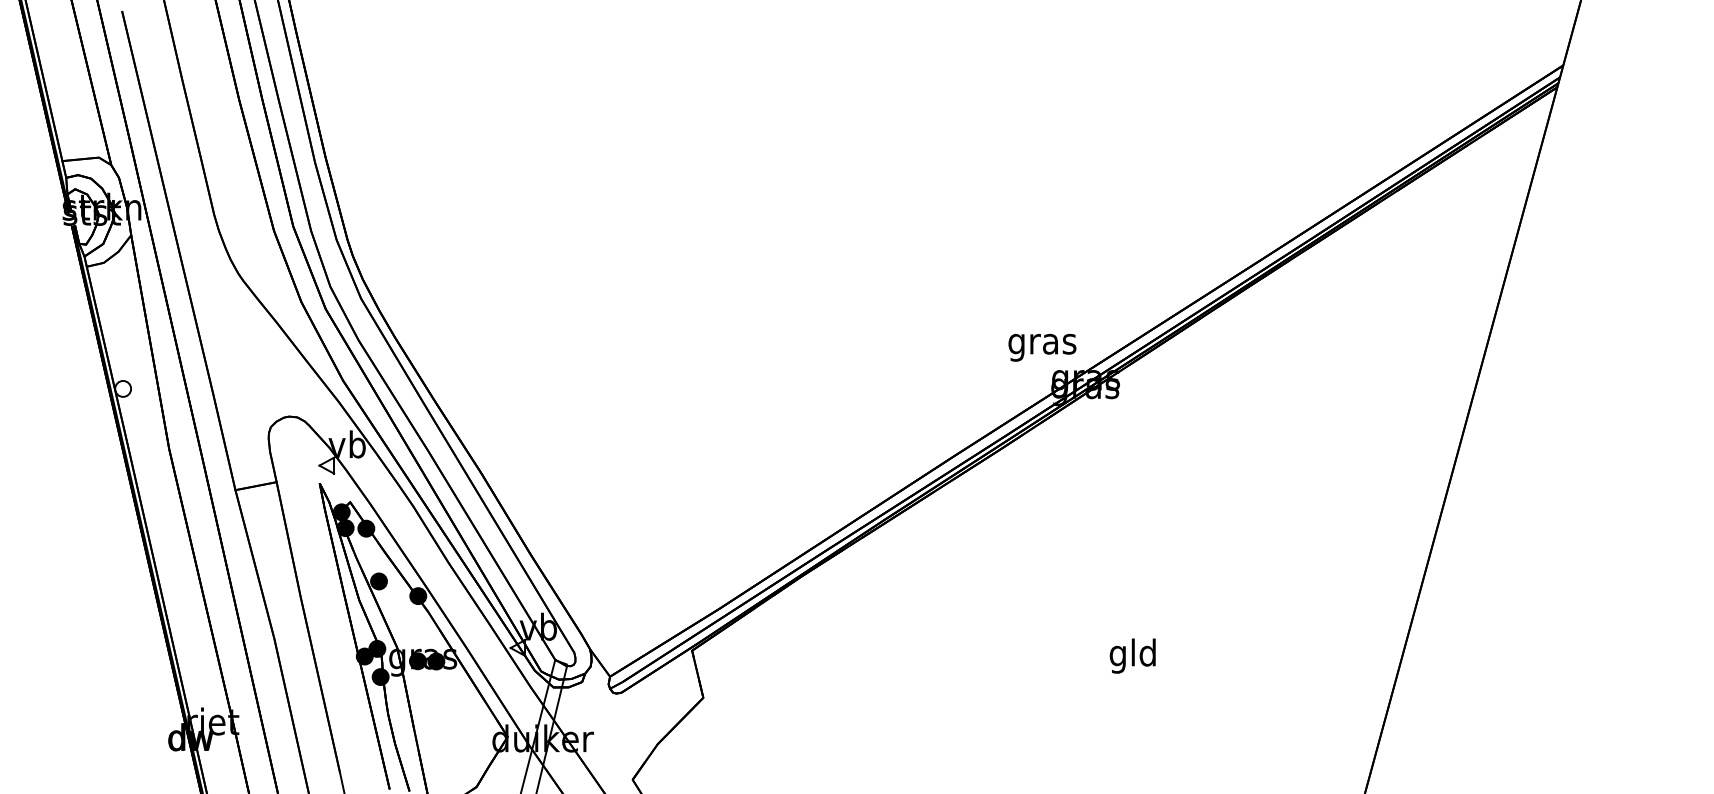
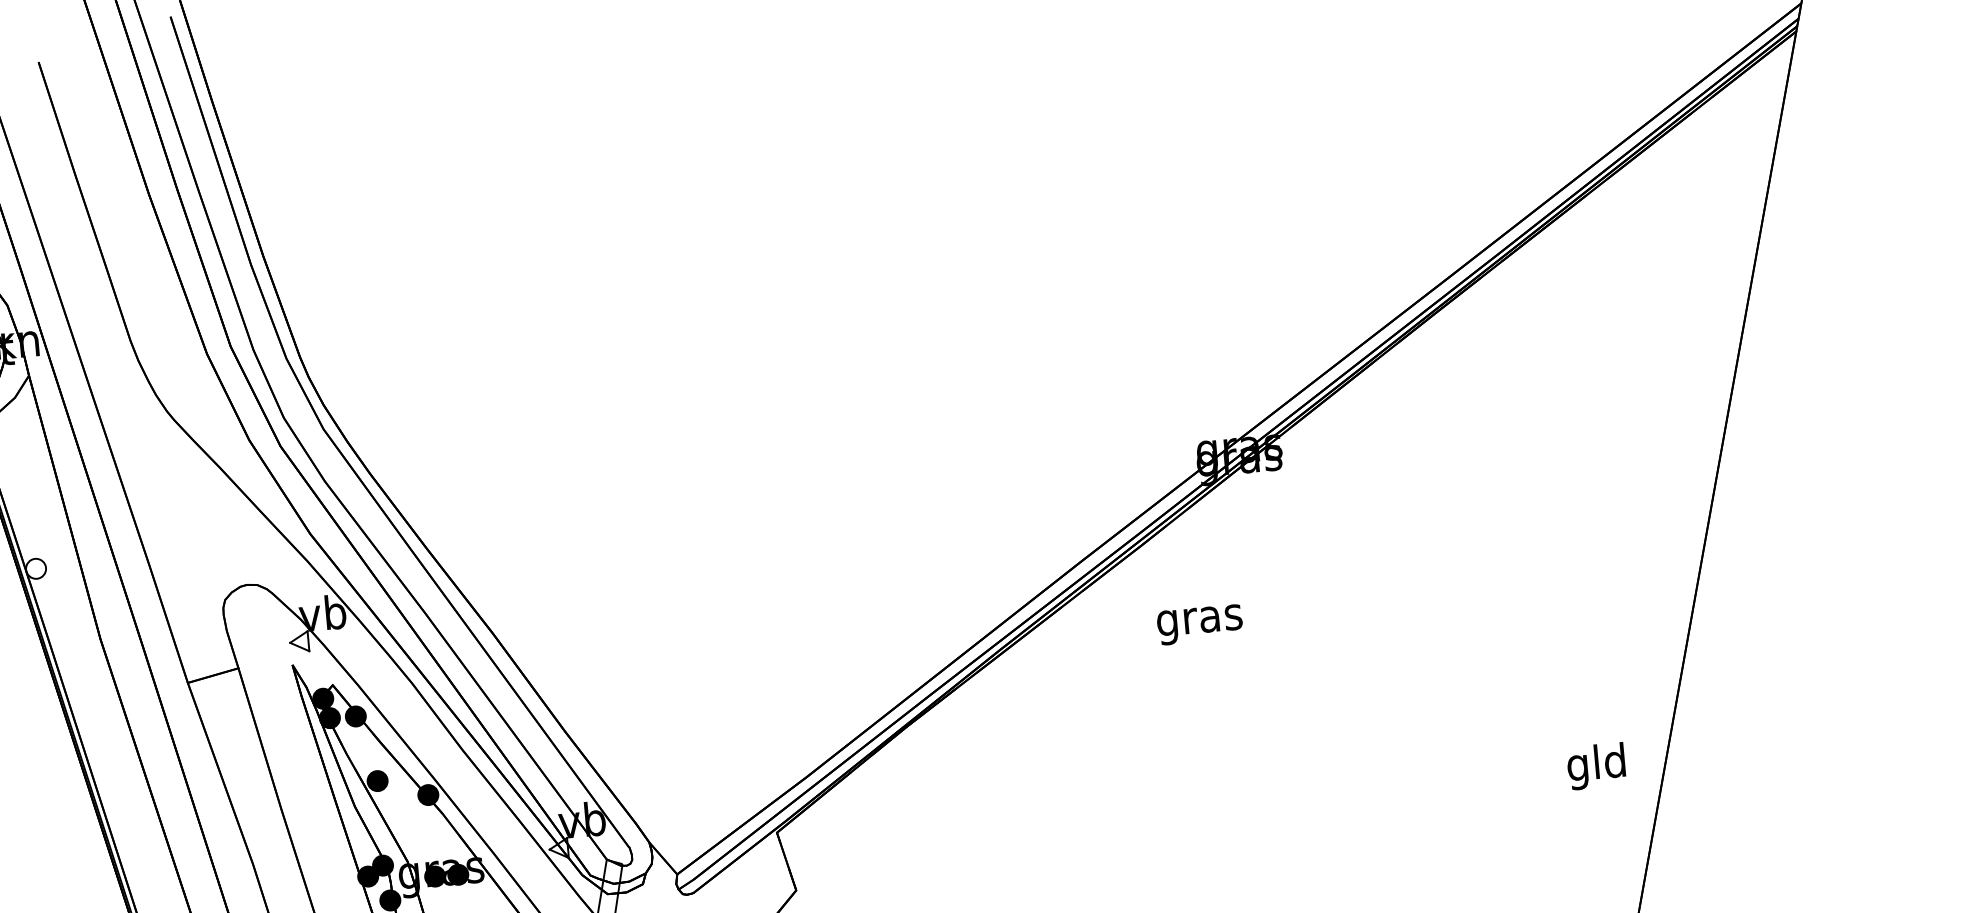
text: (1042, 347) -> (1200, 624), moved
text: (1132, 655) -> (1596, 765), moved

